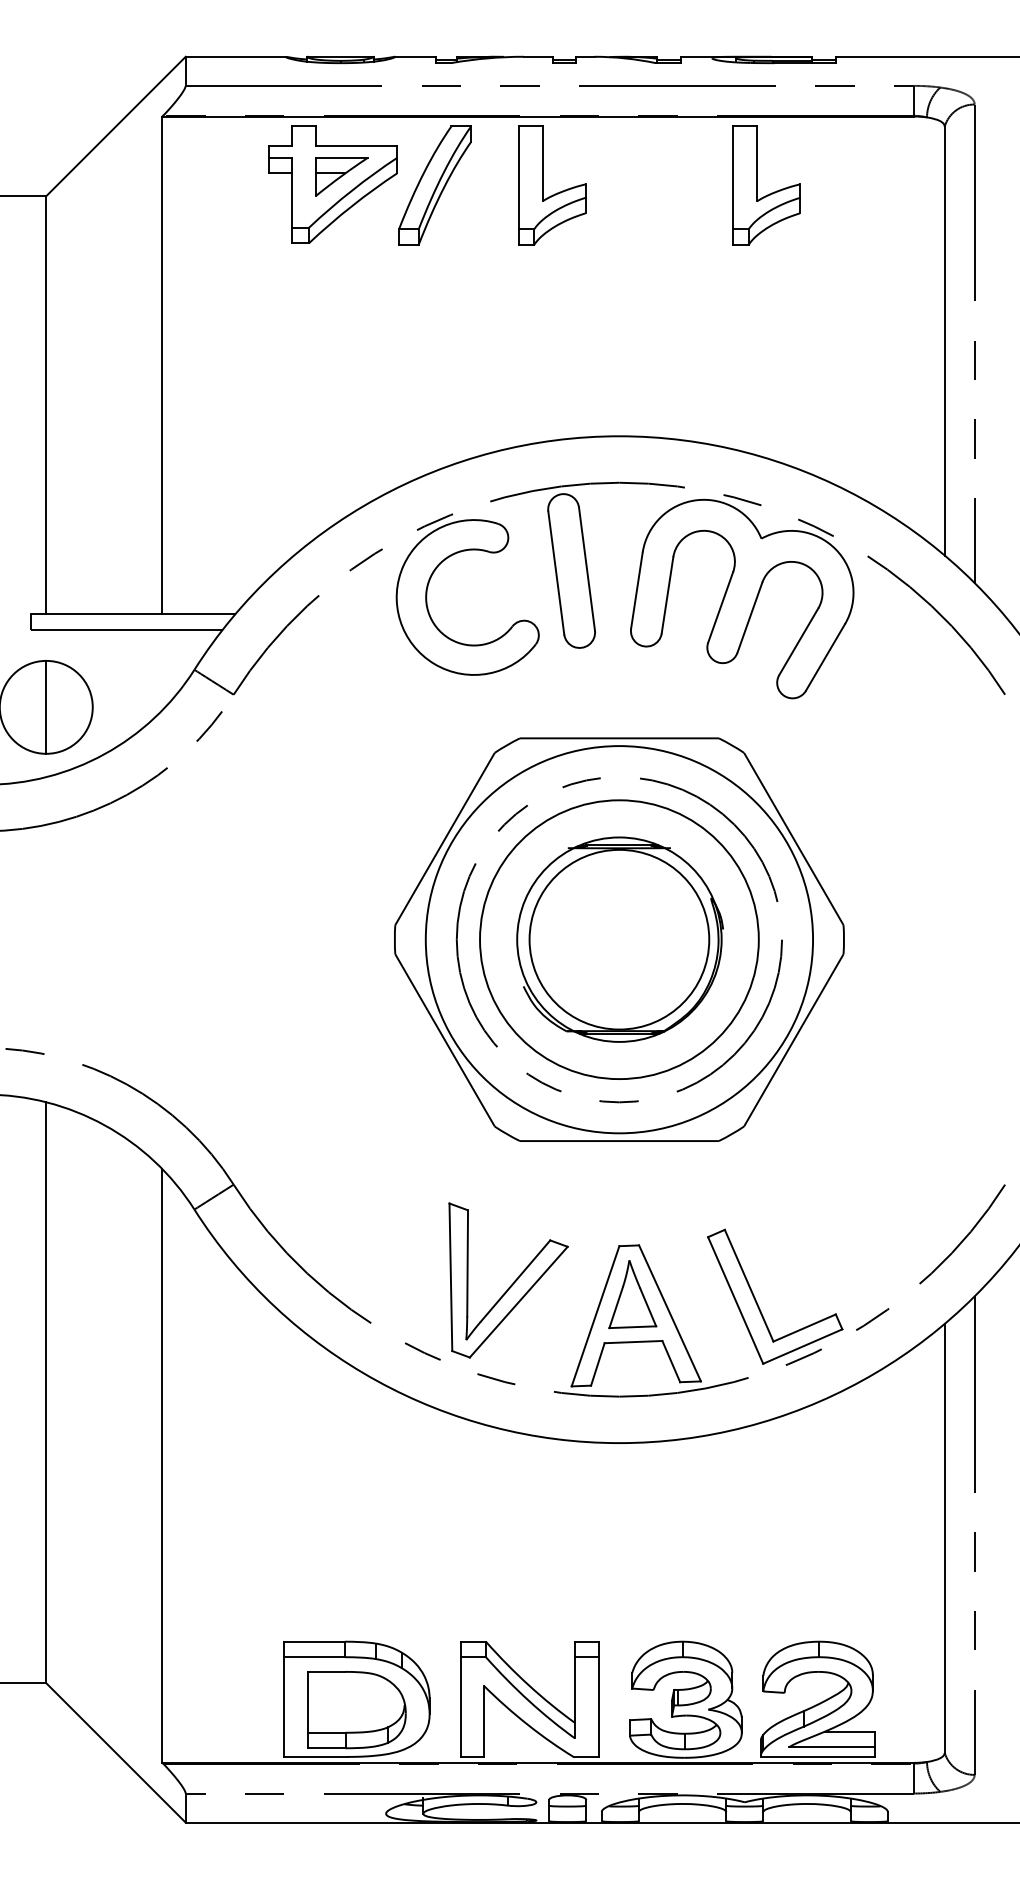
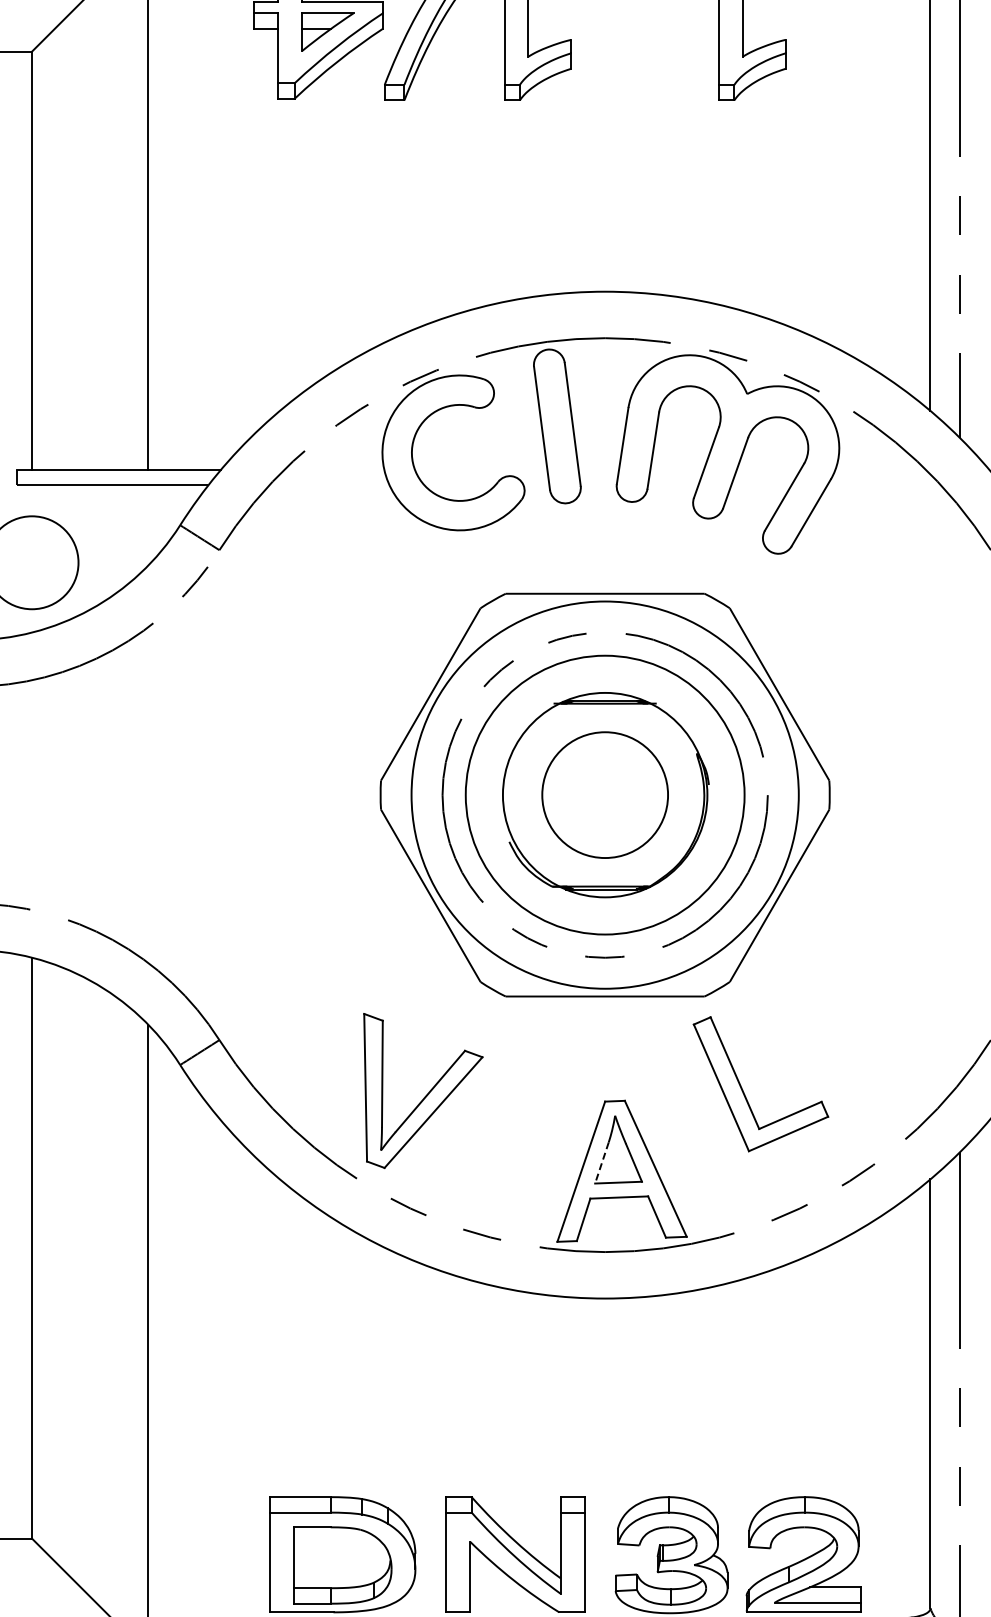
line: (46, 706) -> (32, 561), removed
circle: (619, 939) -> (605, 794), size x0.7
part: (508, 1280) -> (423, 1090), moved
part: (758, 1304) -> (744, 1091), moved
line: (616, 1307) -> (602, 1162), solid -> dashed

